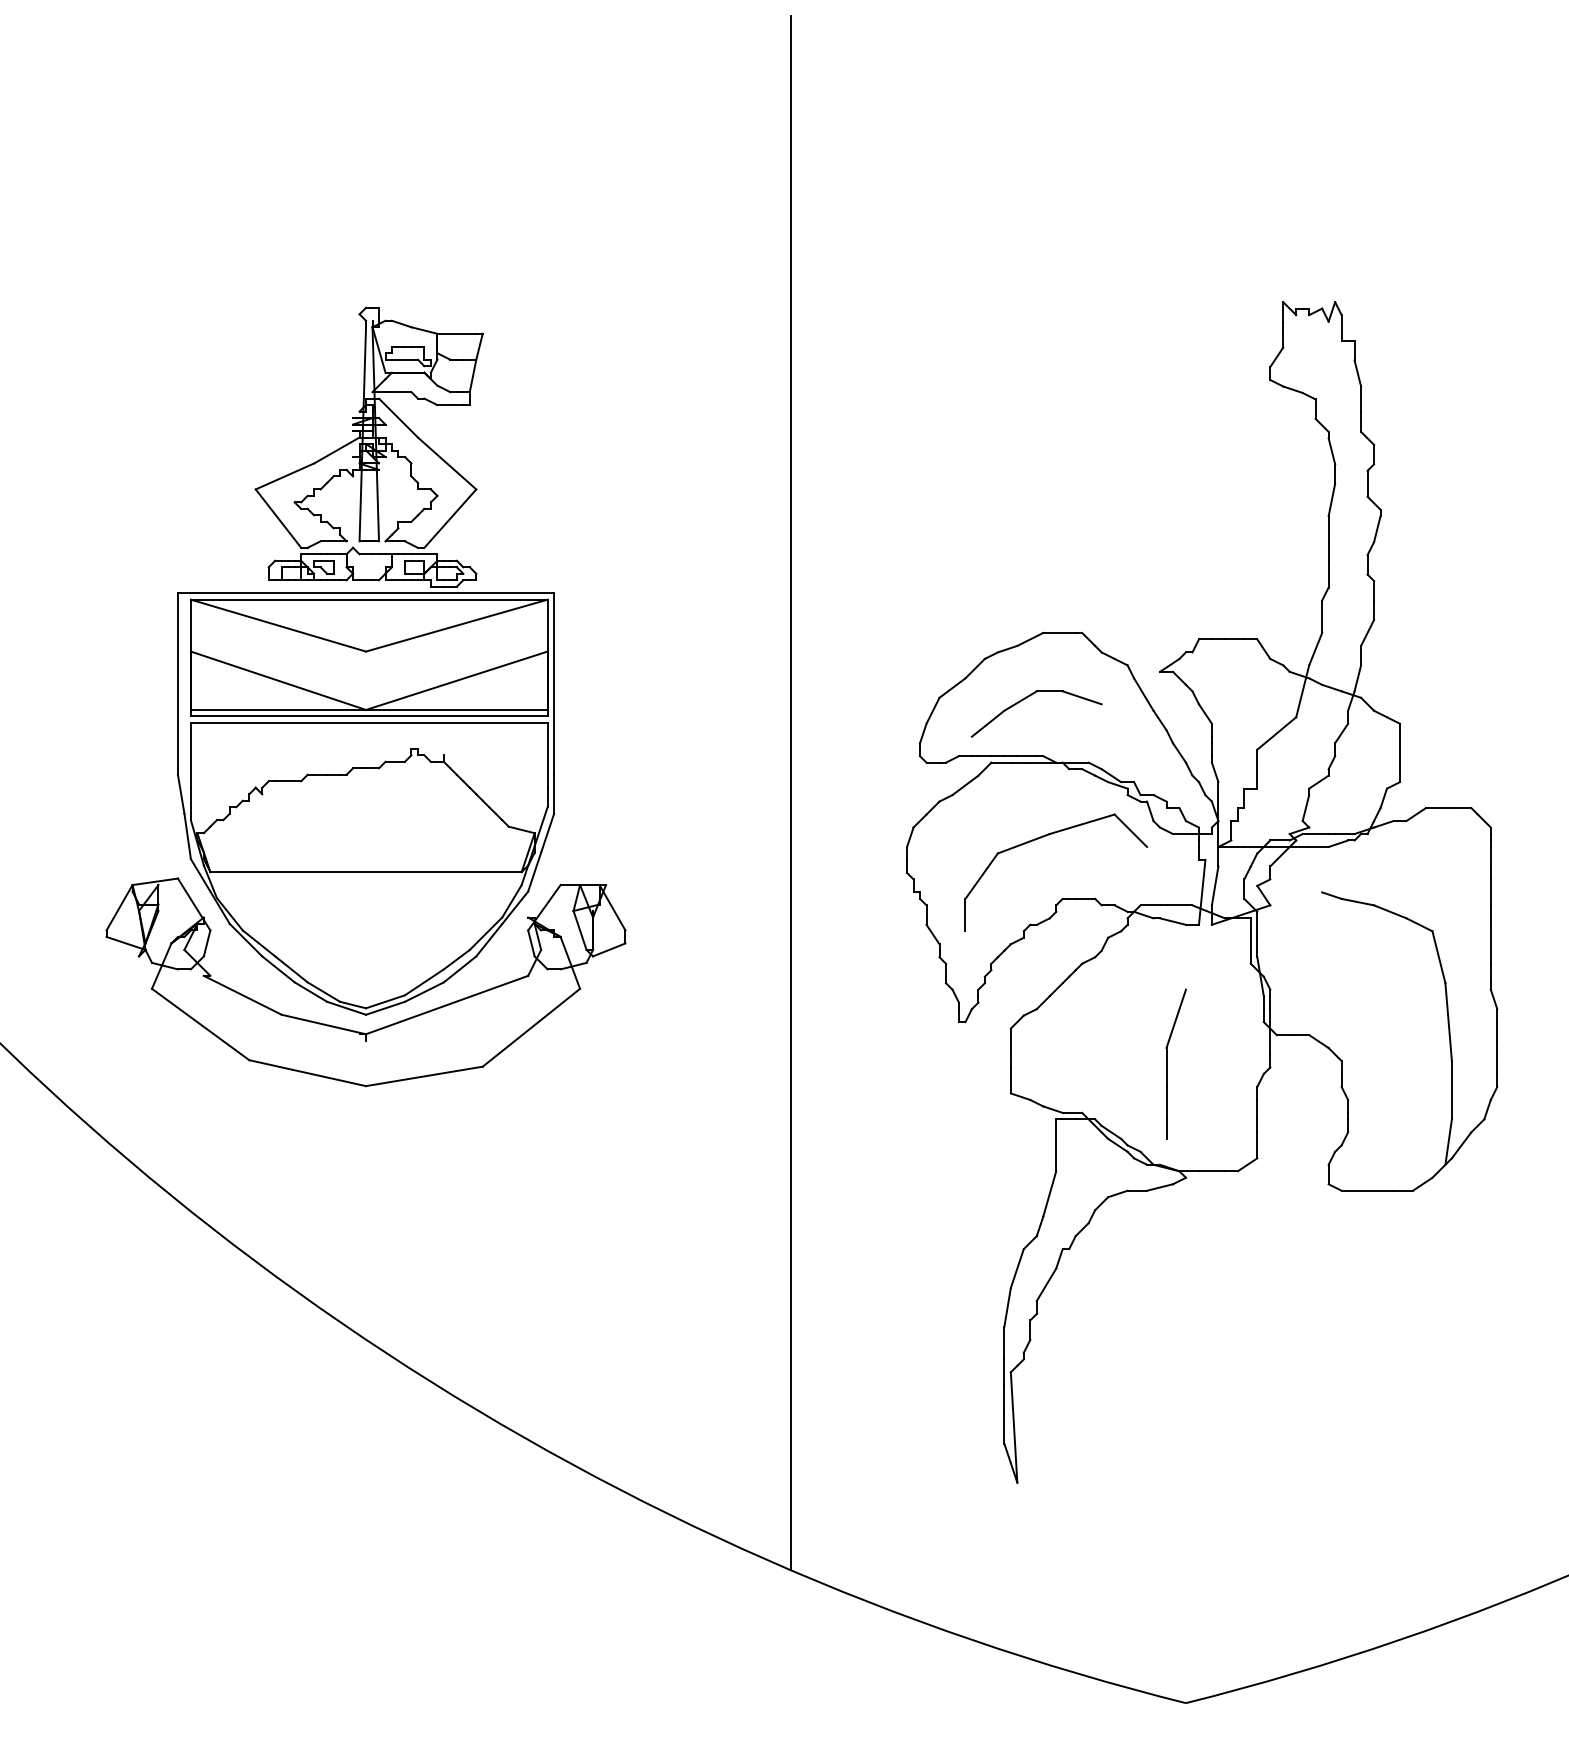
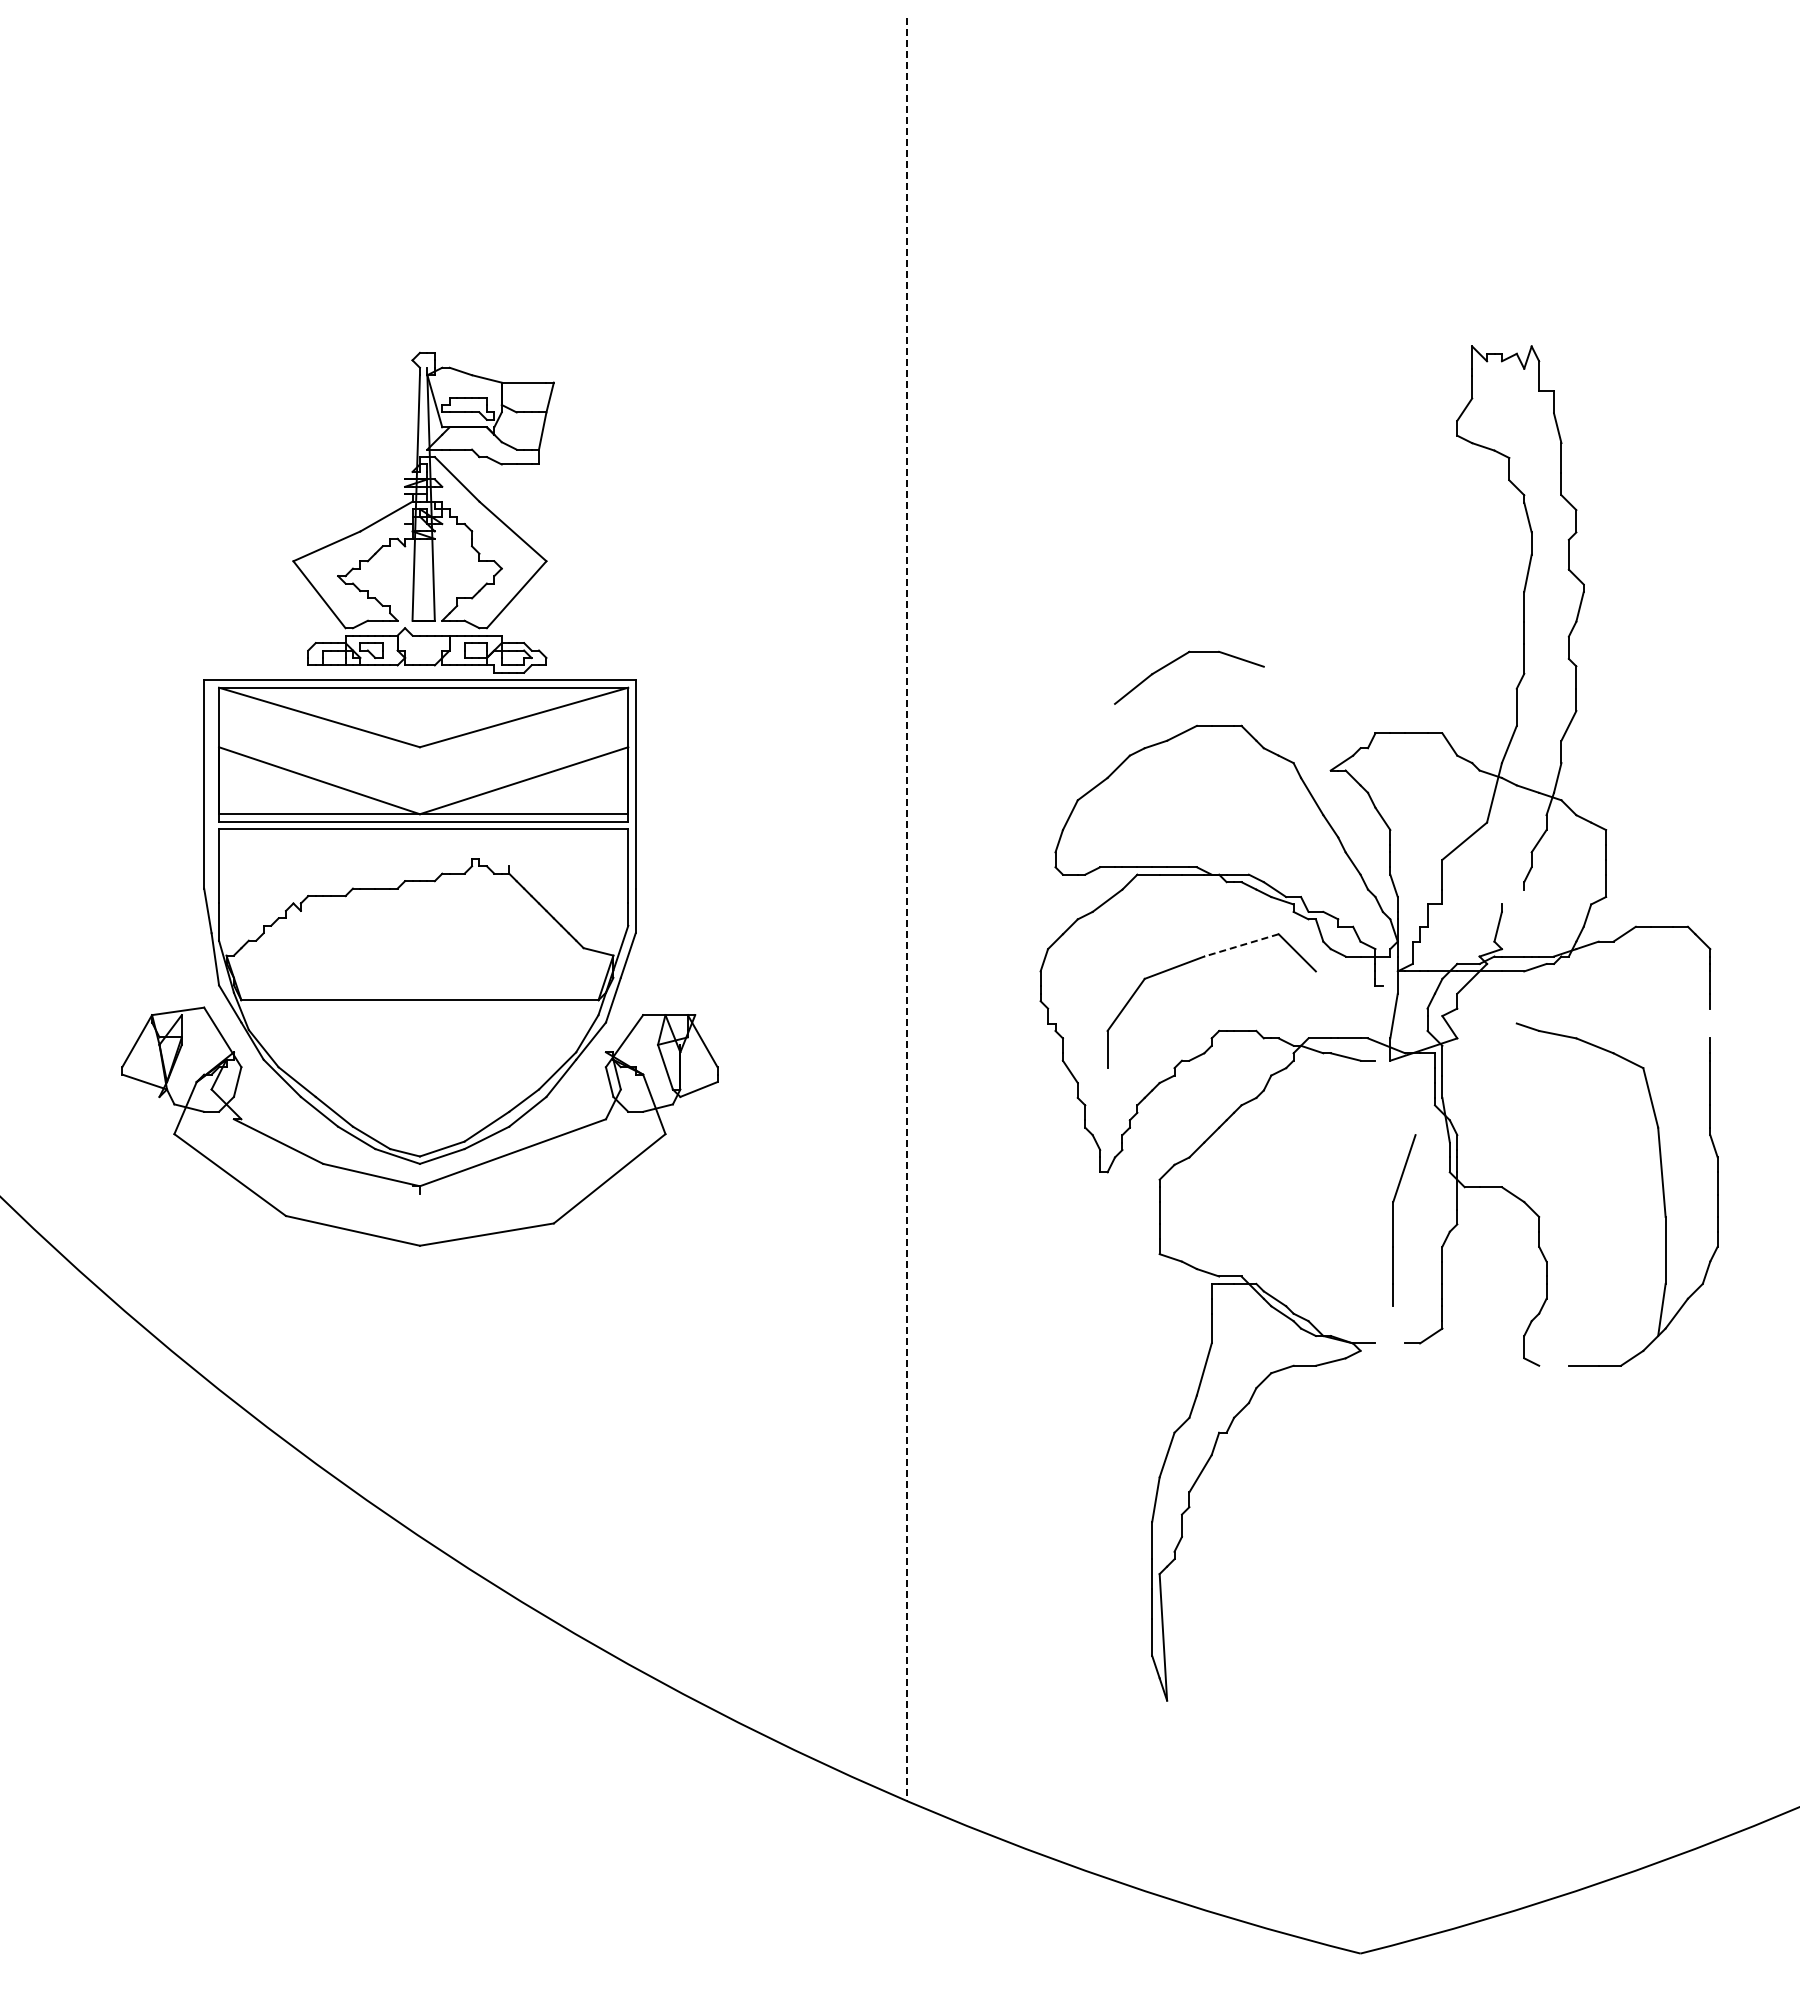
part: (1026, 698) -> (1177, 660), moved
line: (1318, 781) -> (1512, 896), removed
line: (790, 793) -> (906, 909), solid -> dashed
line: (1082, 824) -> (1241, 945), solid -> dashed
line: (1201, 892) -> (1378, 1023), removed
line: (1491, 892) -> (1710, 1023), removed
part: (1166, 1064) -> (1393, 1220), moved
line: (1212, 1171) -> (1390, 1343), removed
line: (1354, 1190) -> (1553, 1365), removed

